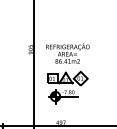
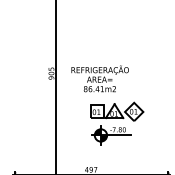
part: (68, 87) -> (117, 123), moved

